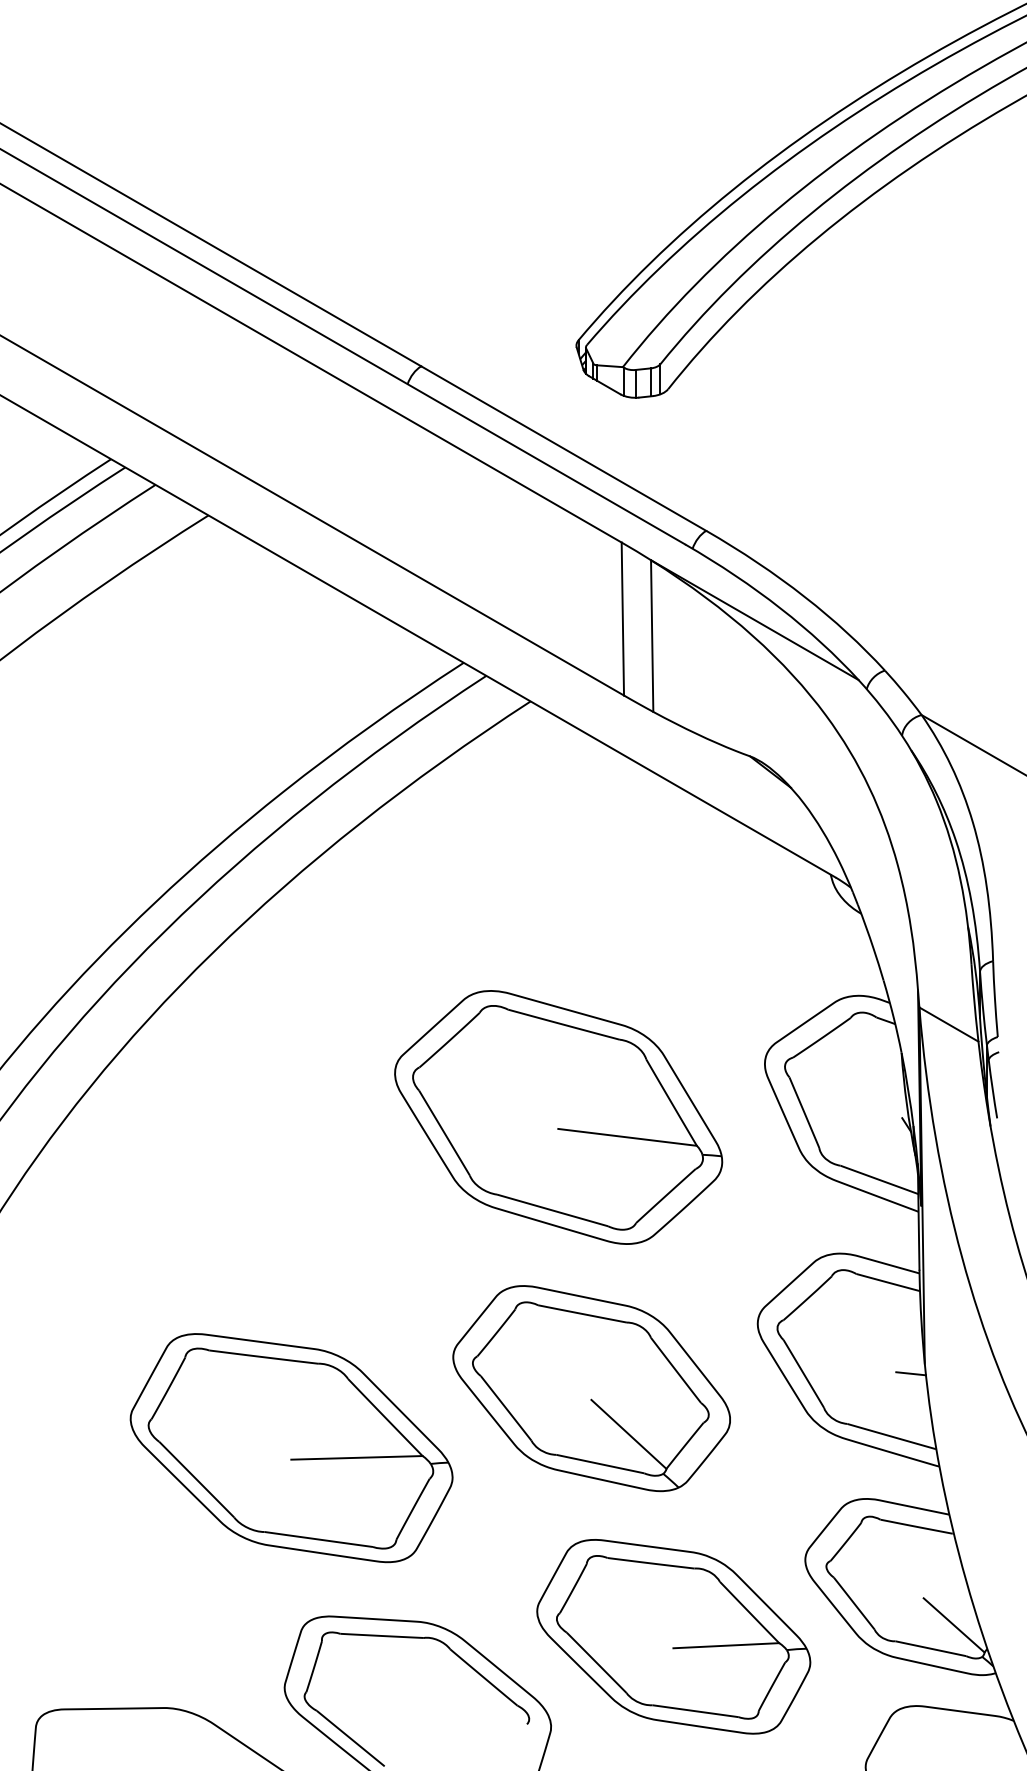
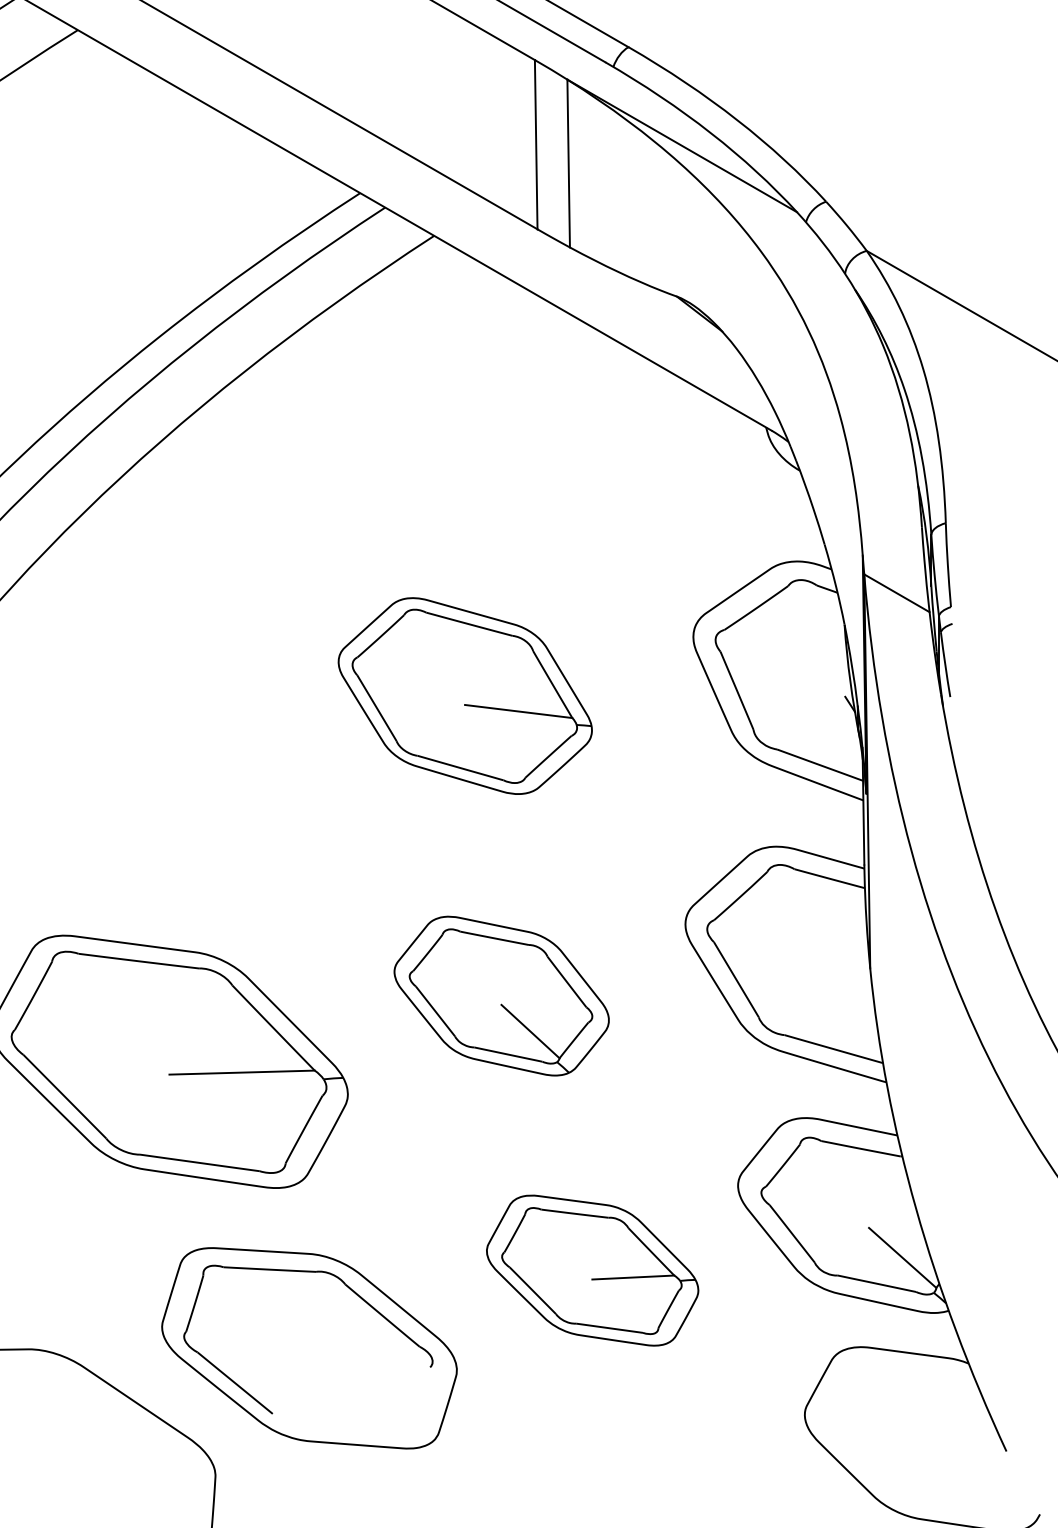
part: (558, 1117) -> (465, 696), size x0.7
line: (911, 1373) -> (855, 979), removed
part: (591, 1388) -> (501, 995), size x0.7
part: (673, 1636) -> (592, 1270), size x0.7

